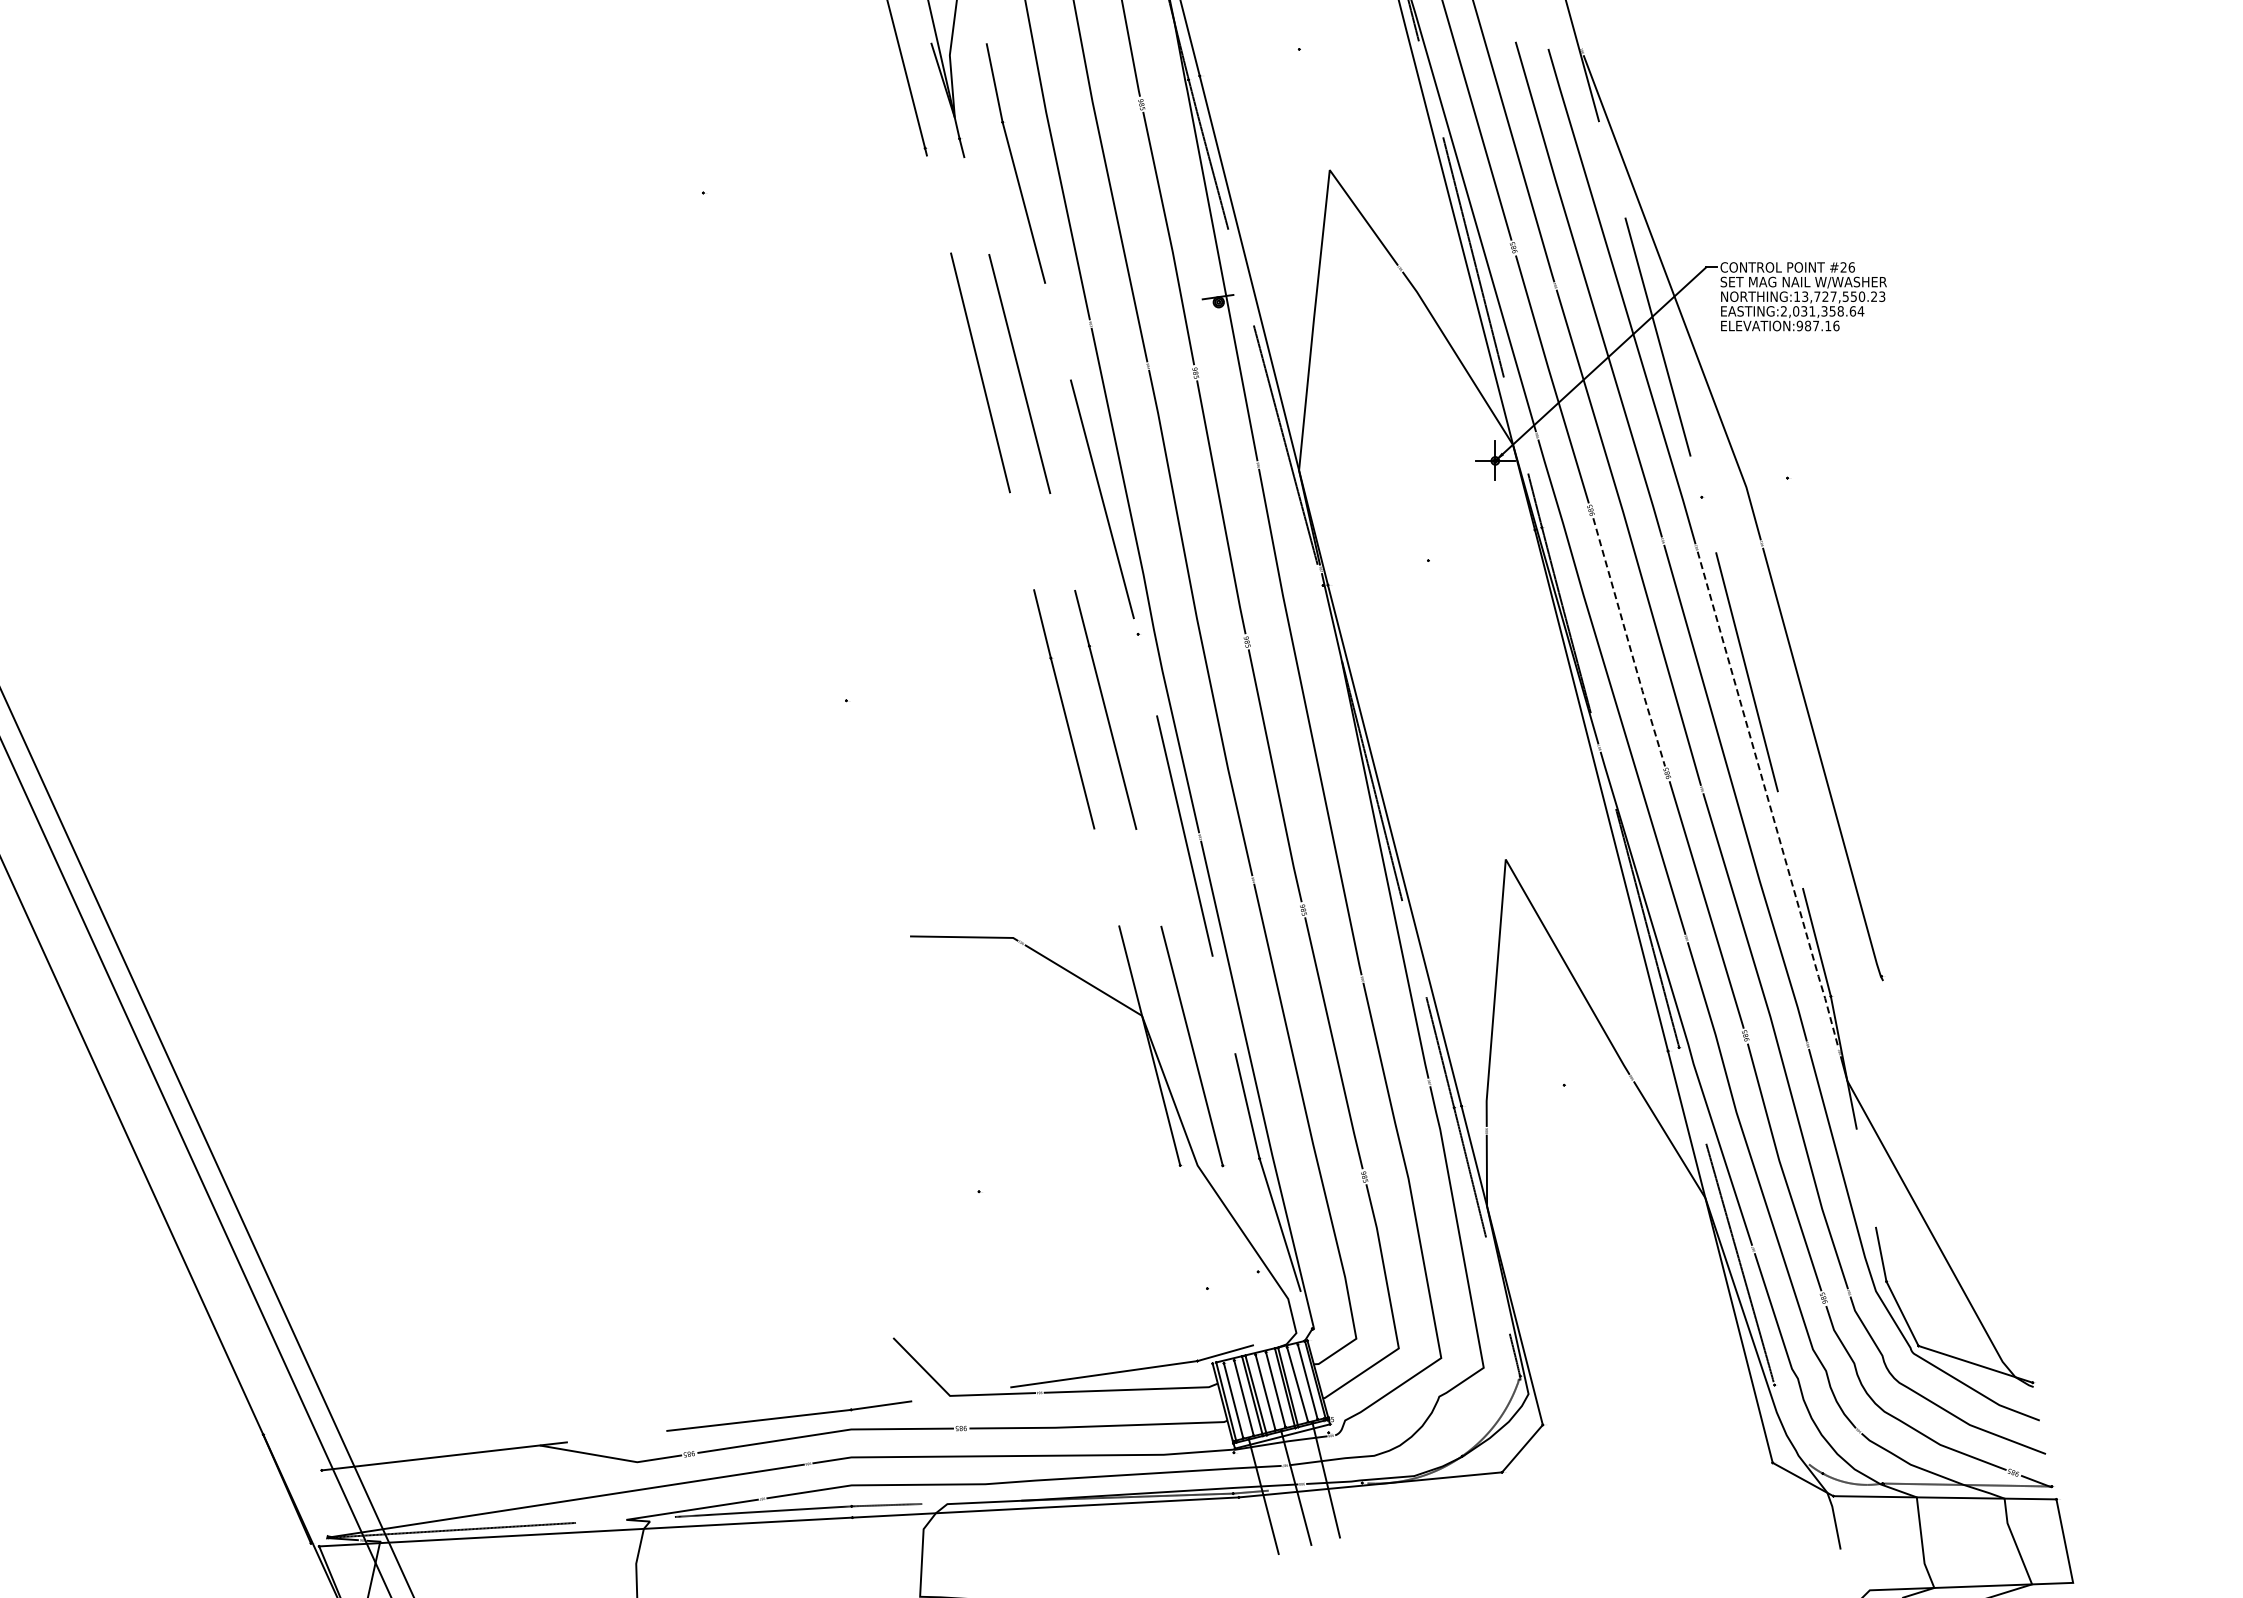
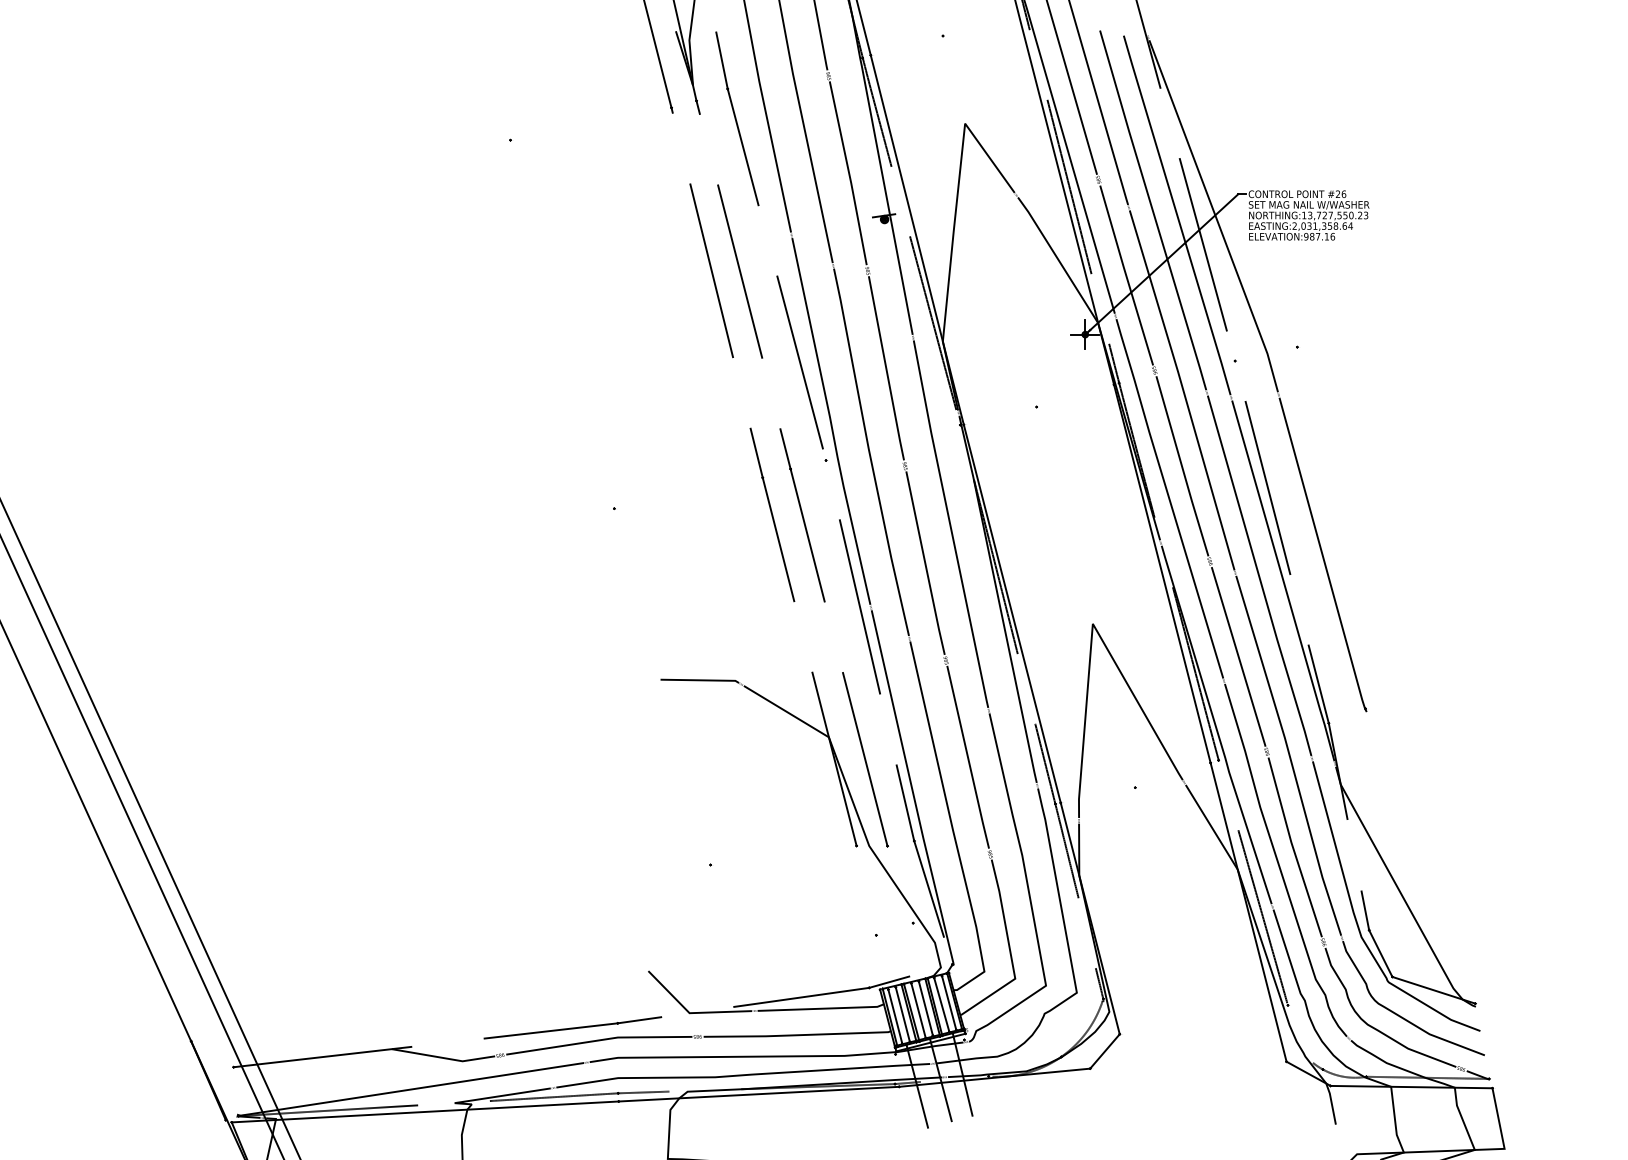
line: (1628, 643) -> (1181, 467), dashed -> solid
line: (1768, 801) -> (1283, 581), dashed -> solid

